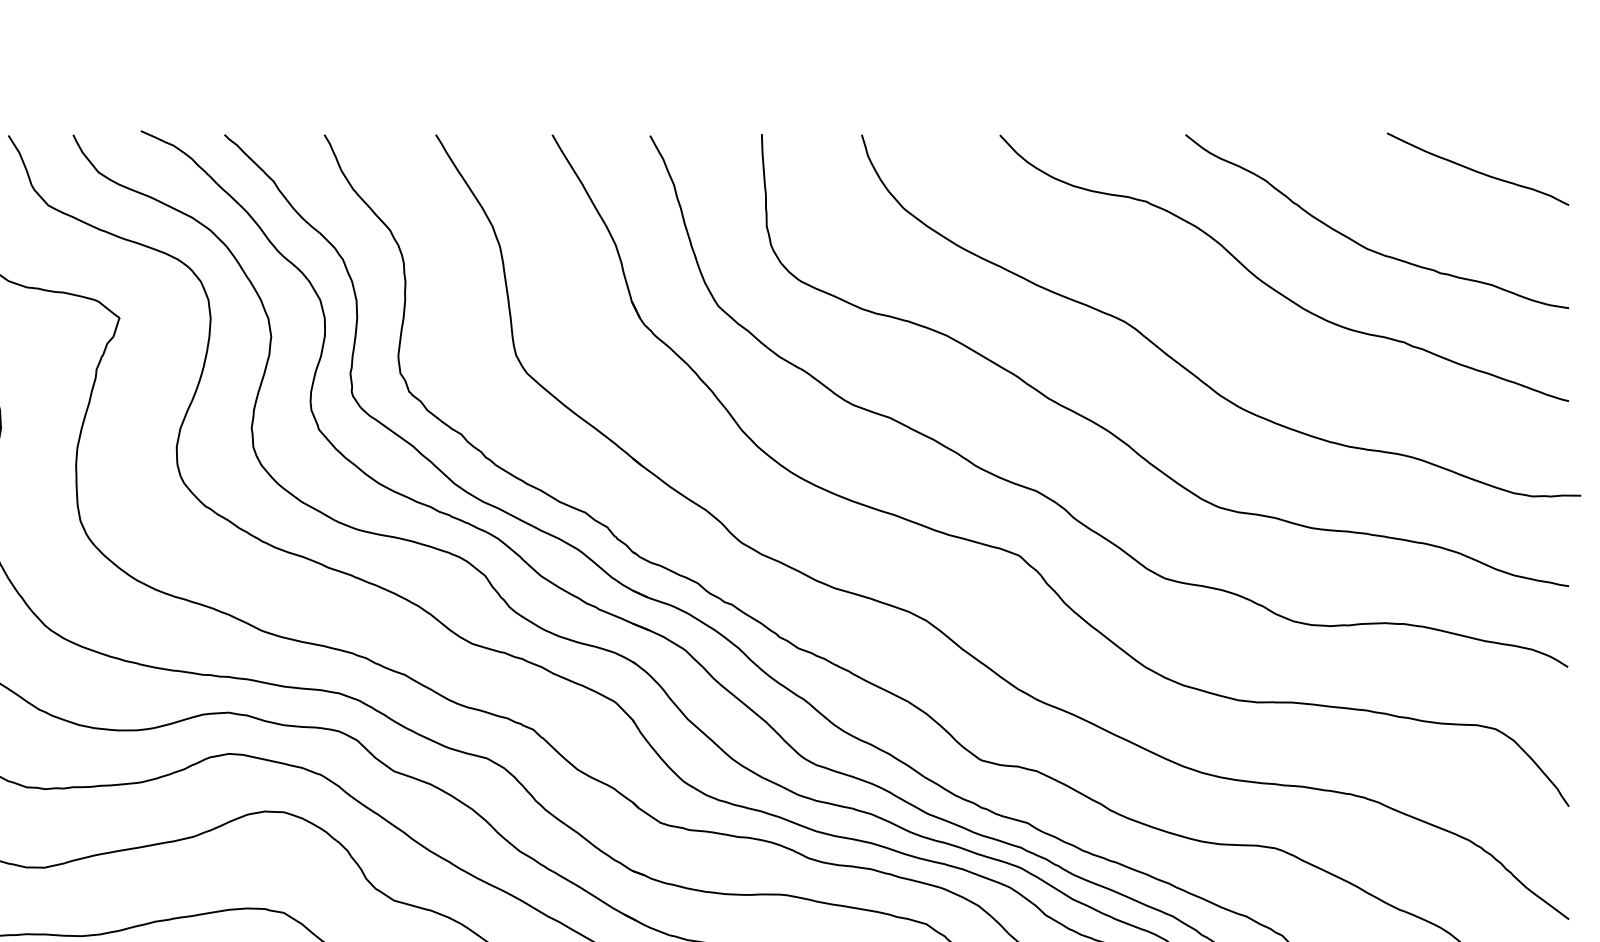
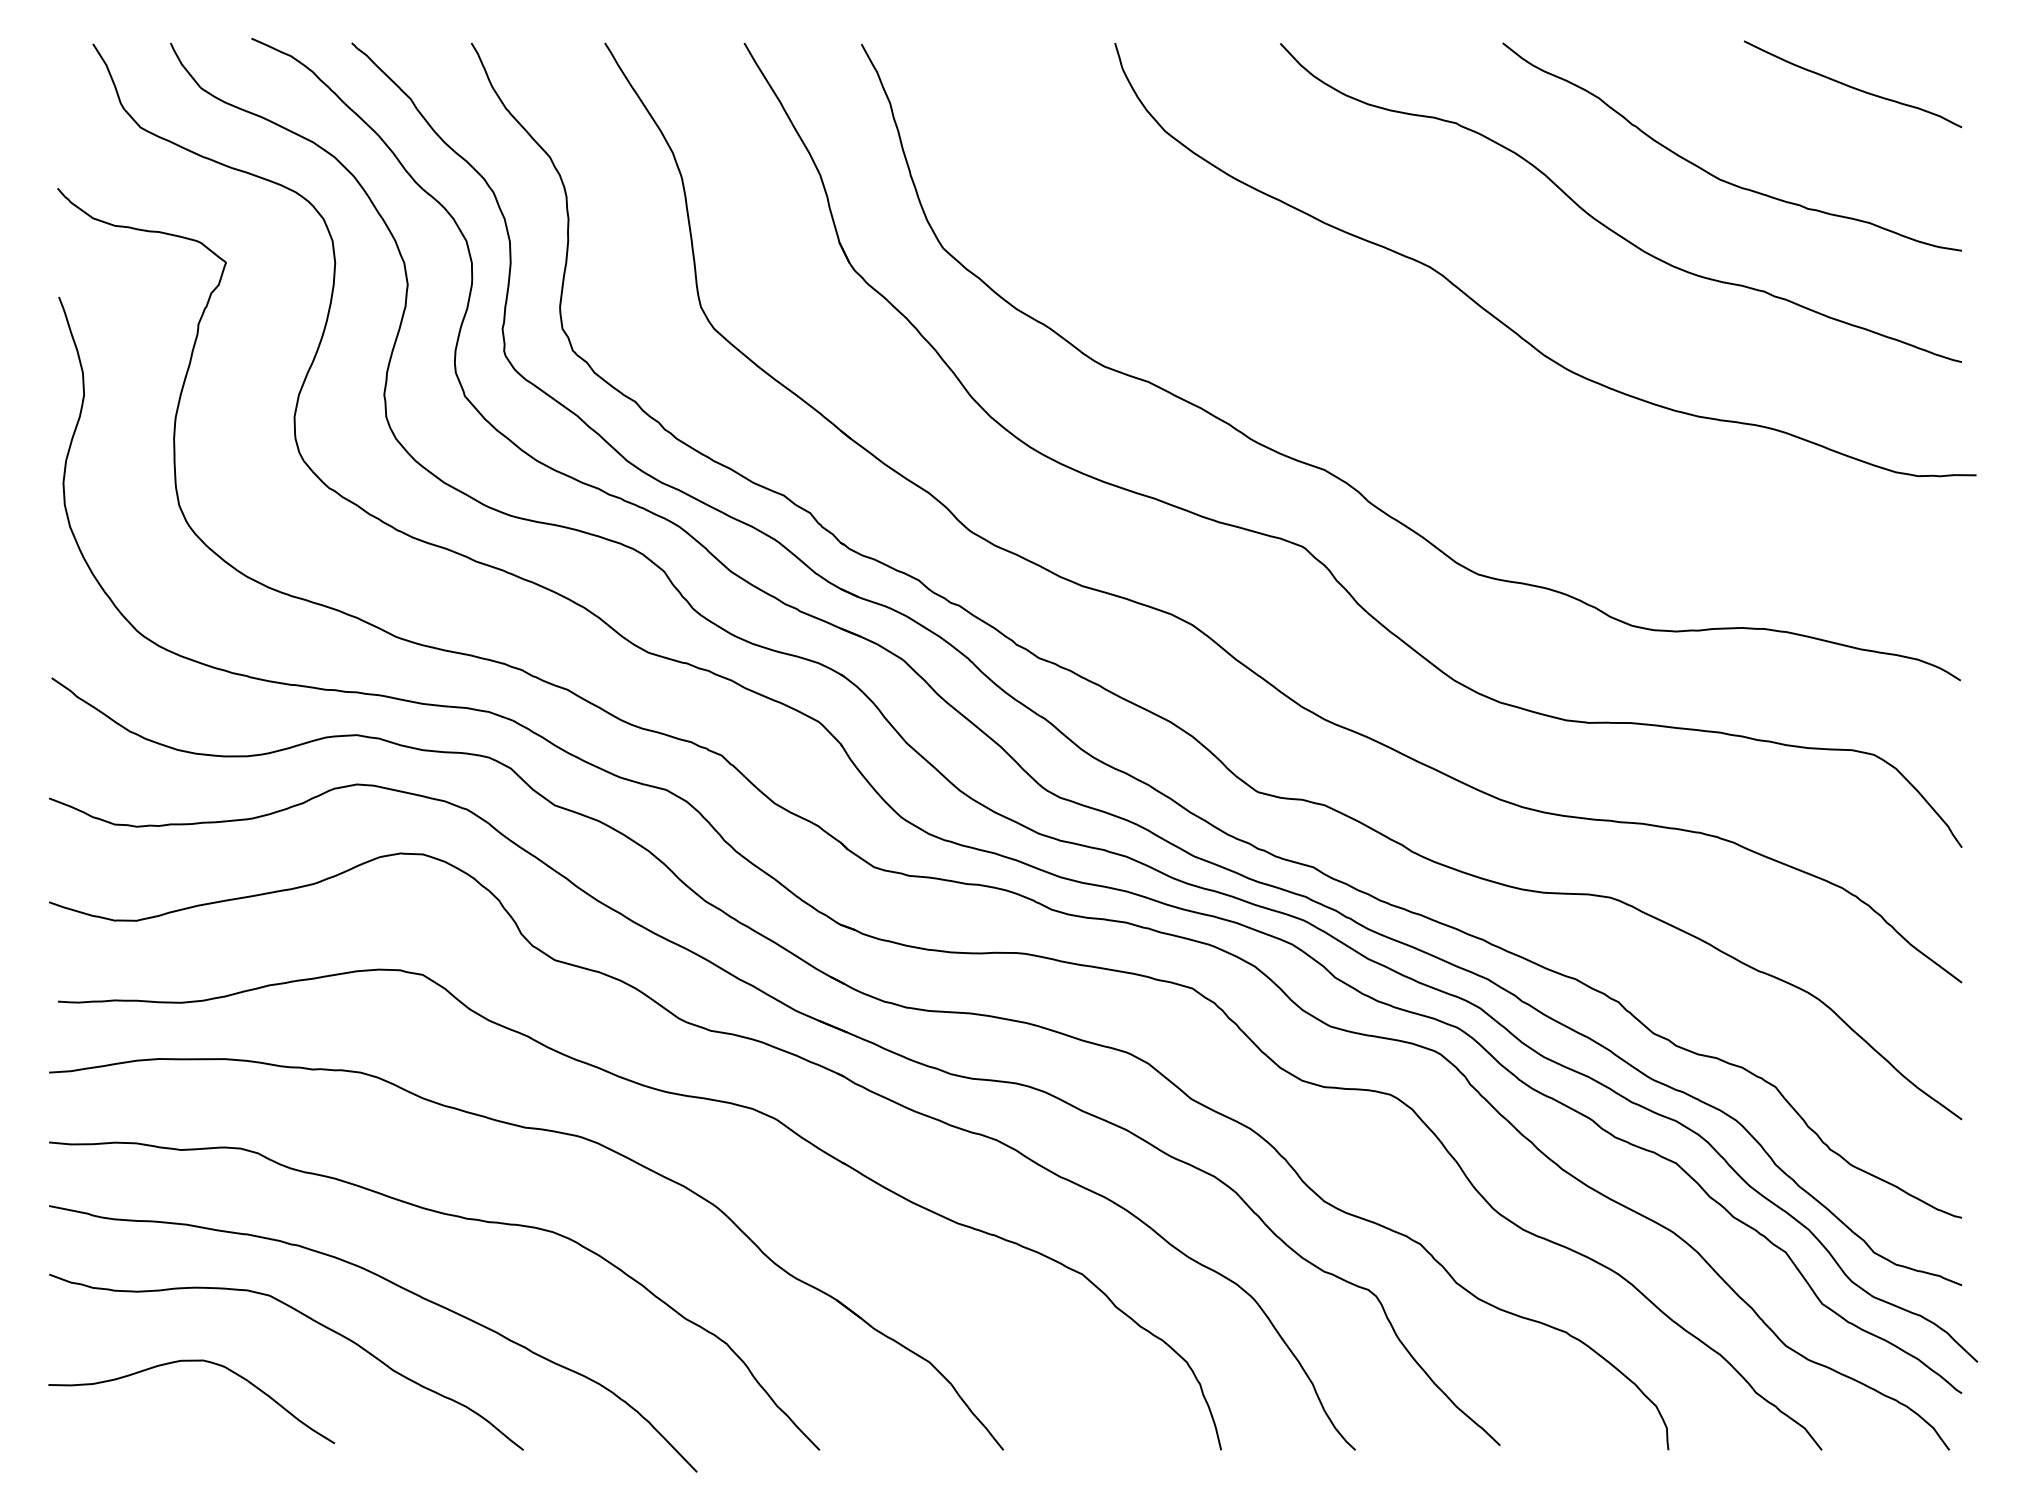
curve: (1111, 432) -> (1414, 399), removed

